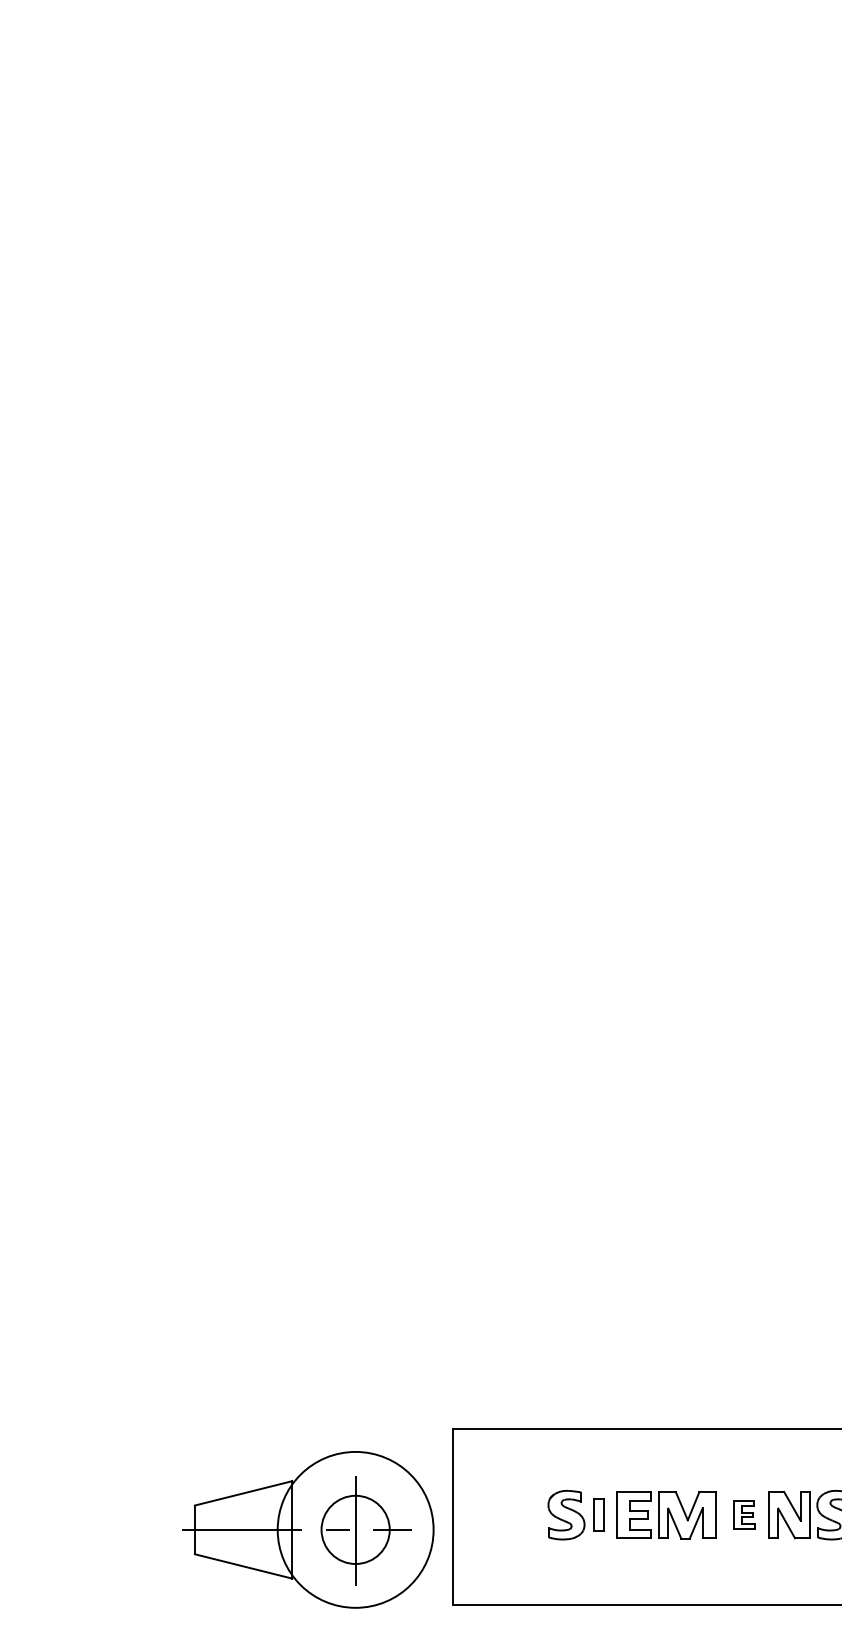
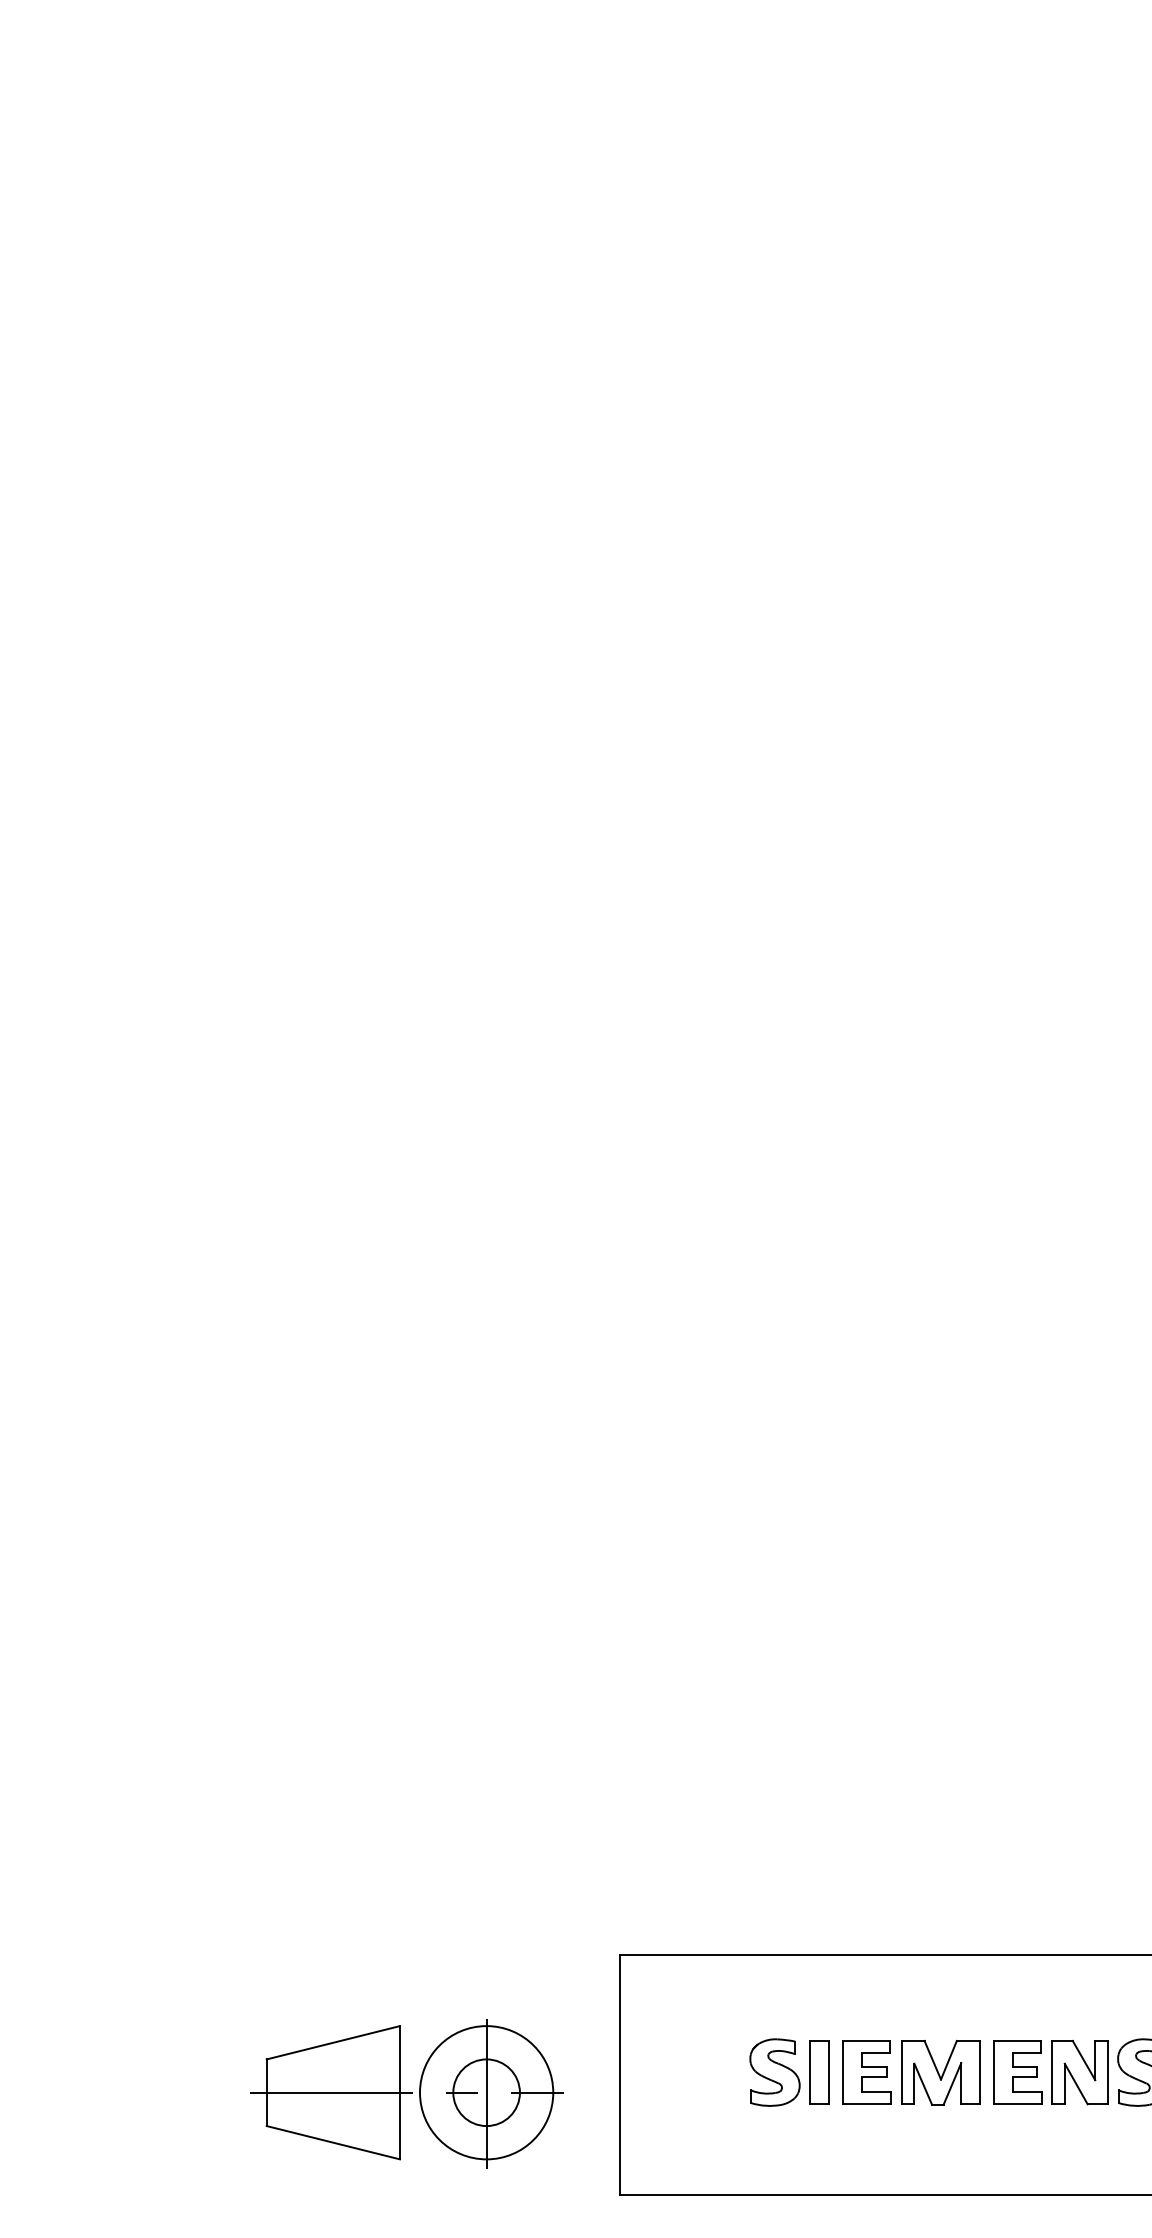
part: (599, 1515) -> (819, 2072), size x1.43
part: (743, 1515) -> (1017, 2072), size x1.67
circle: (355, 1529) -> (486, 2092), size x0.62
circle: (355, 1529) -> (486, 2092), size x0.71

